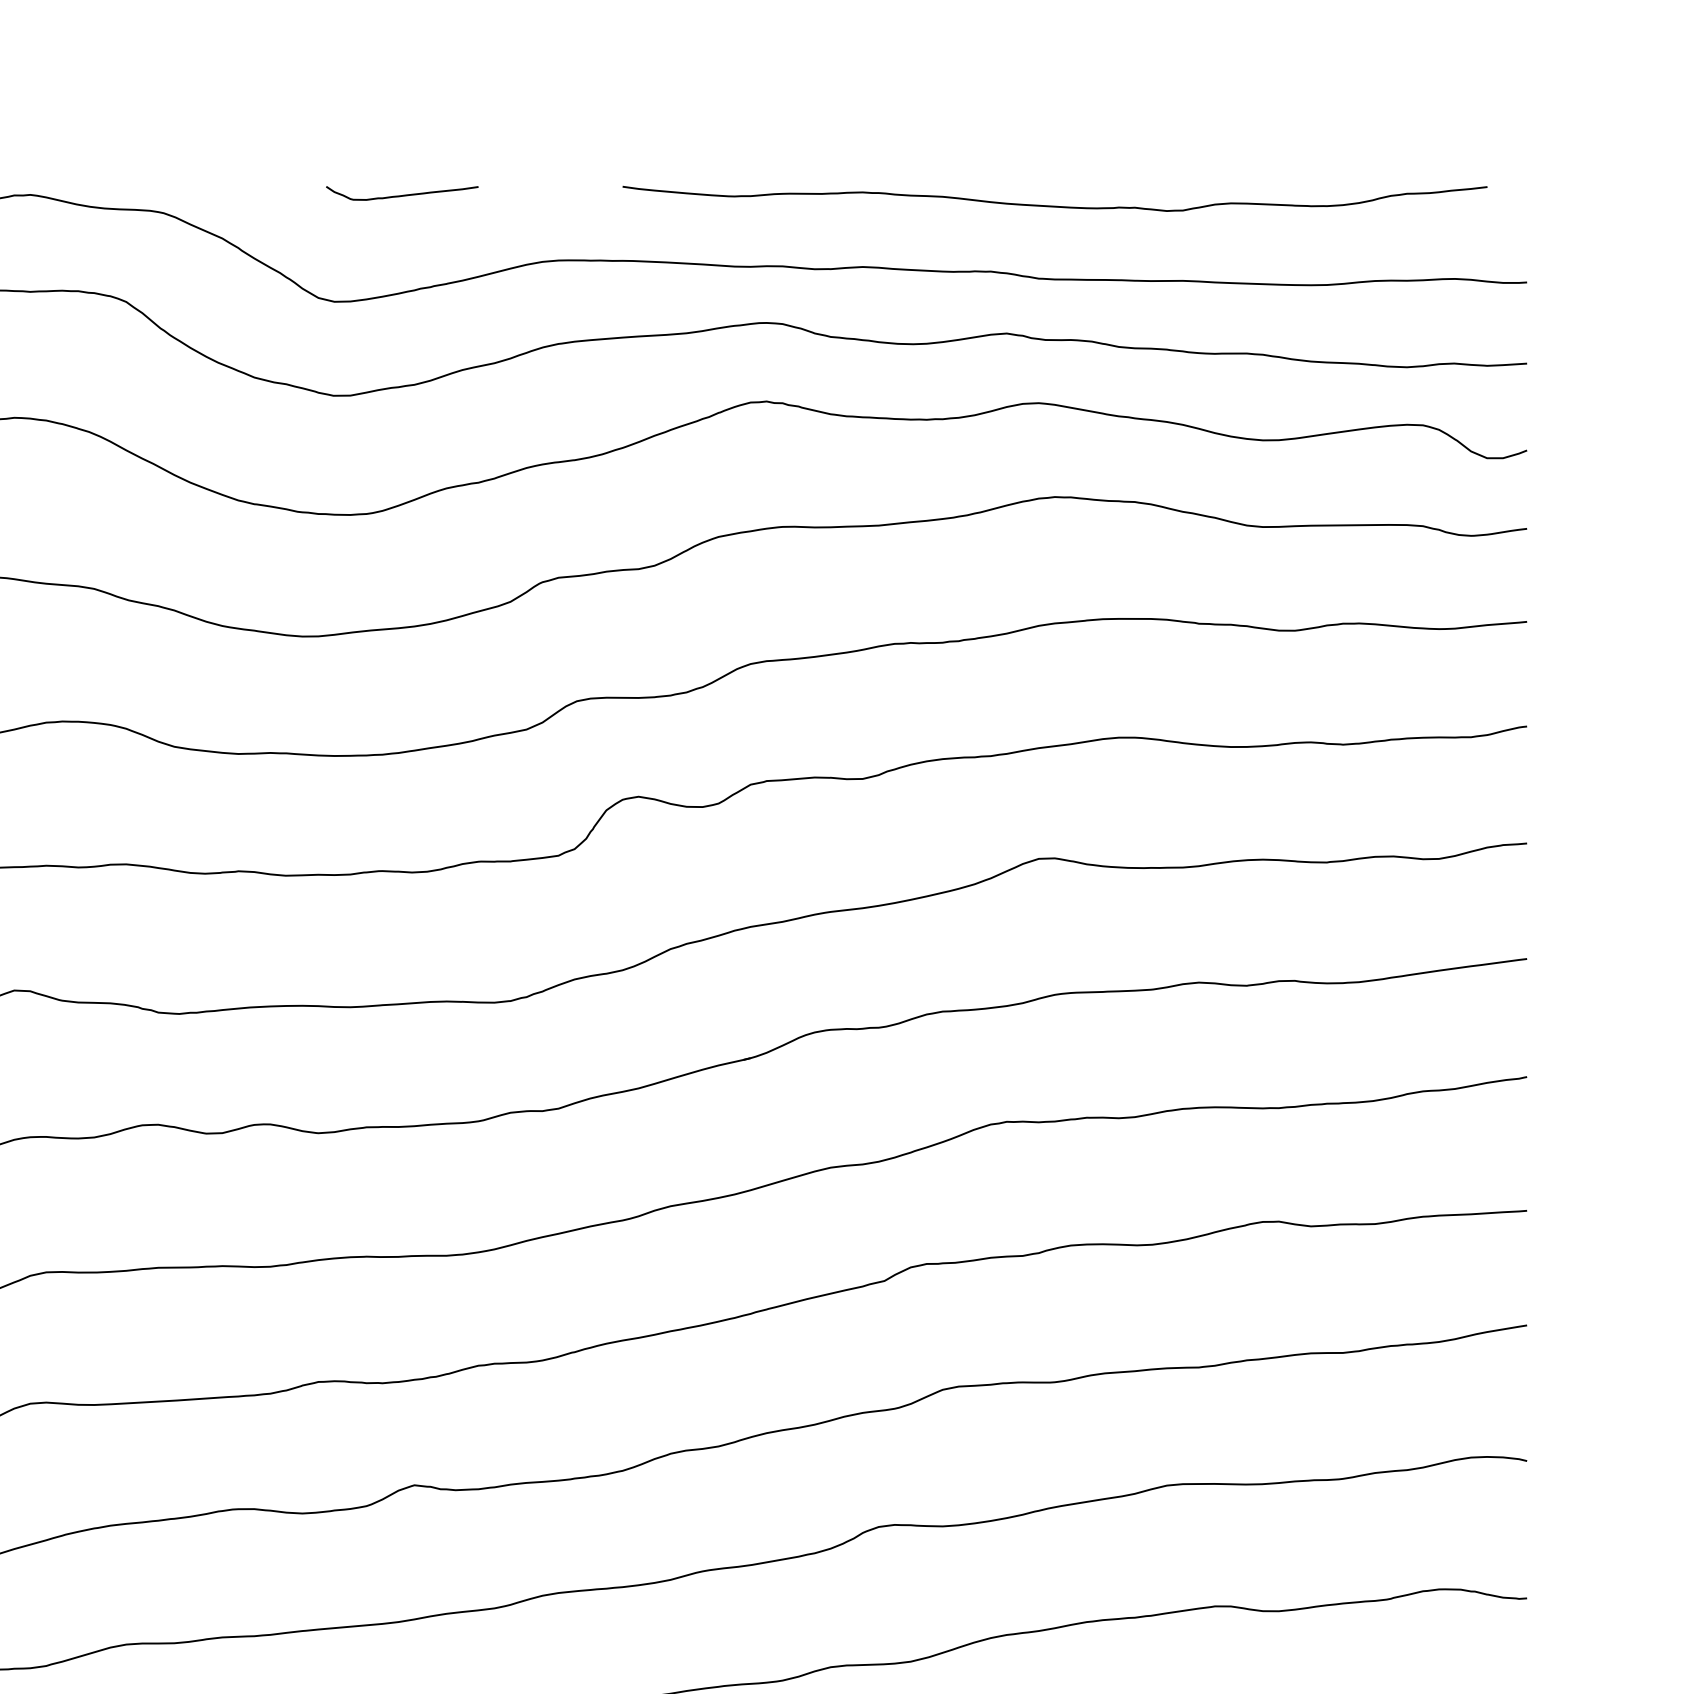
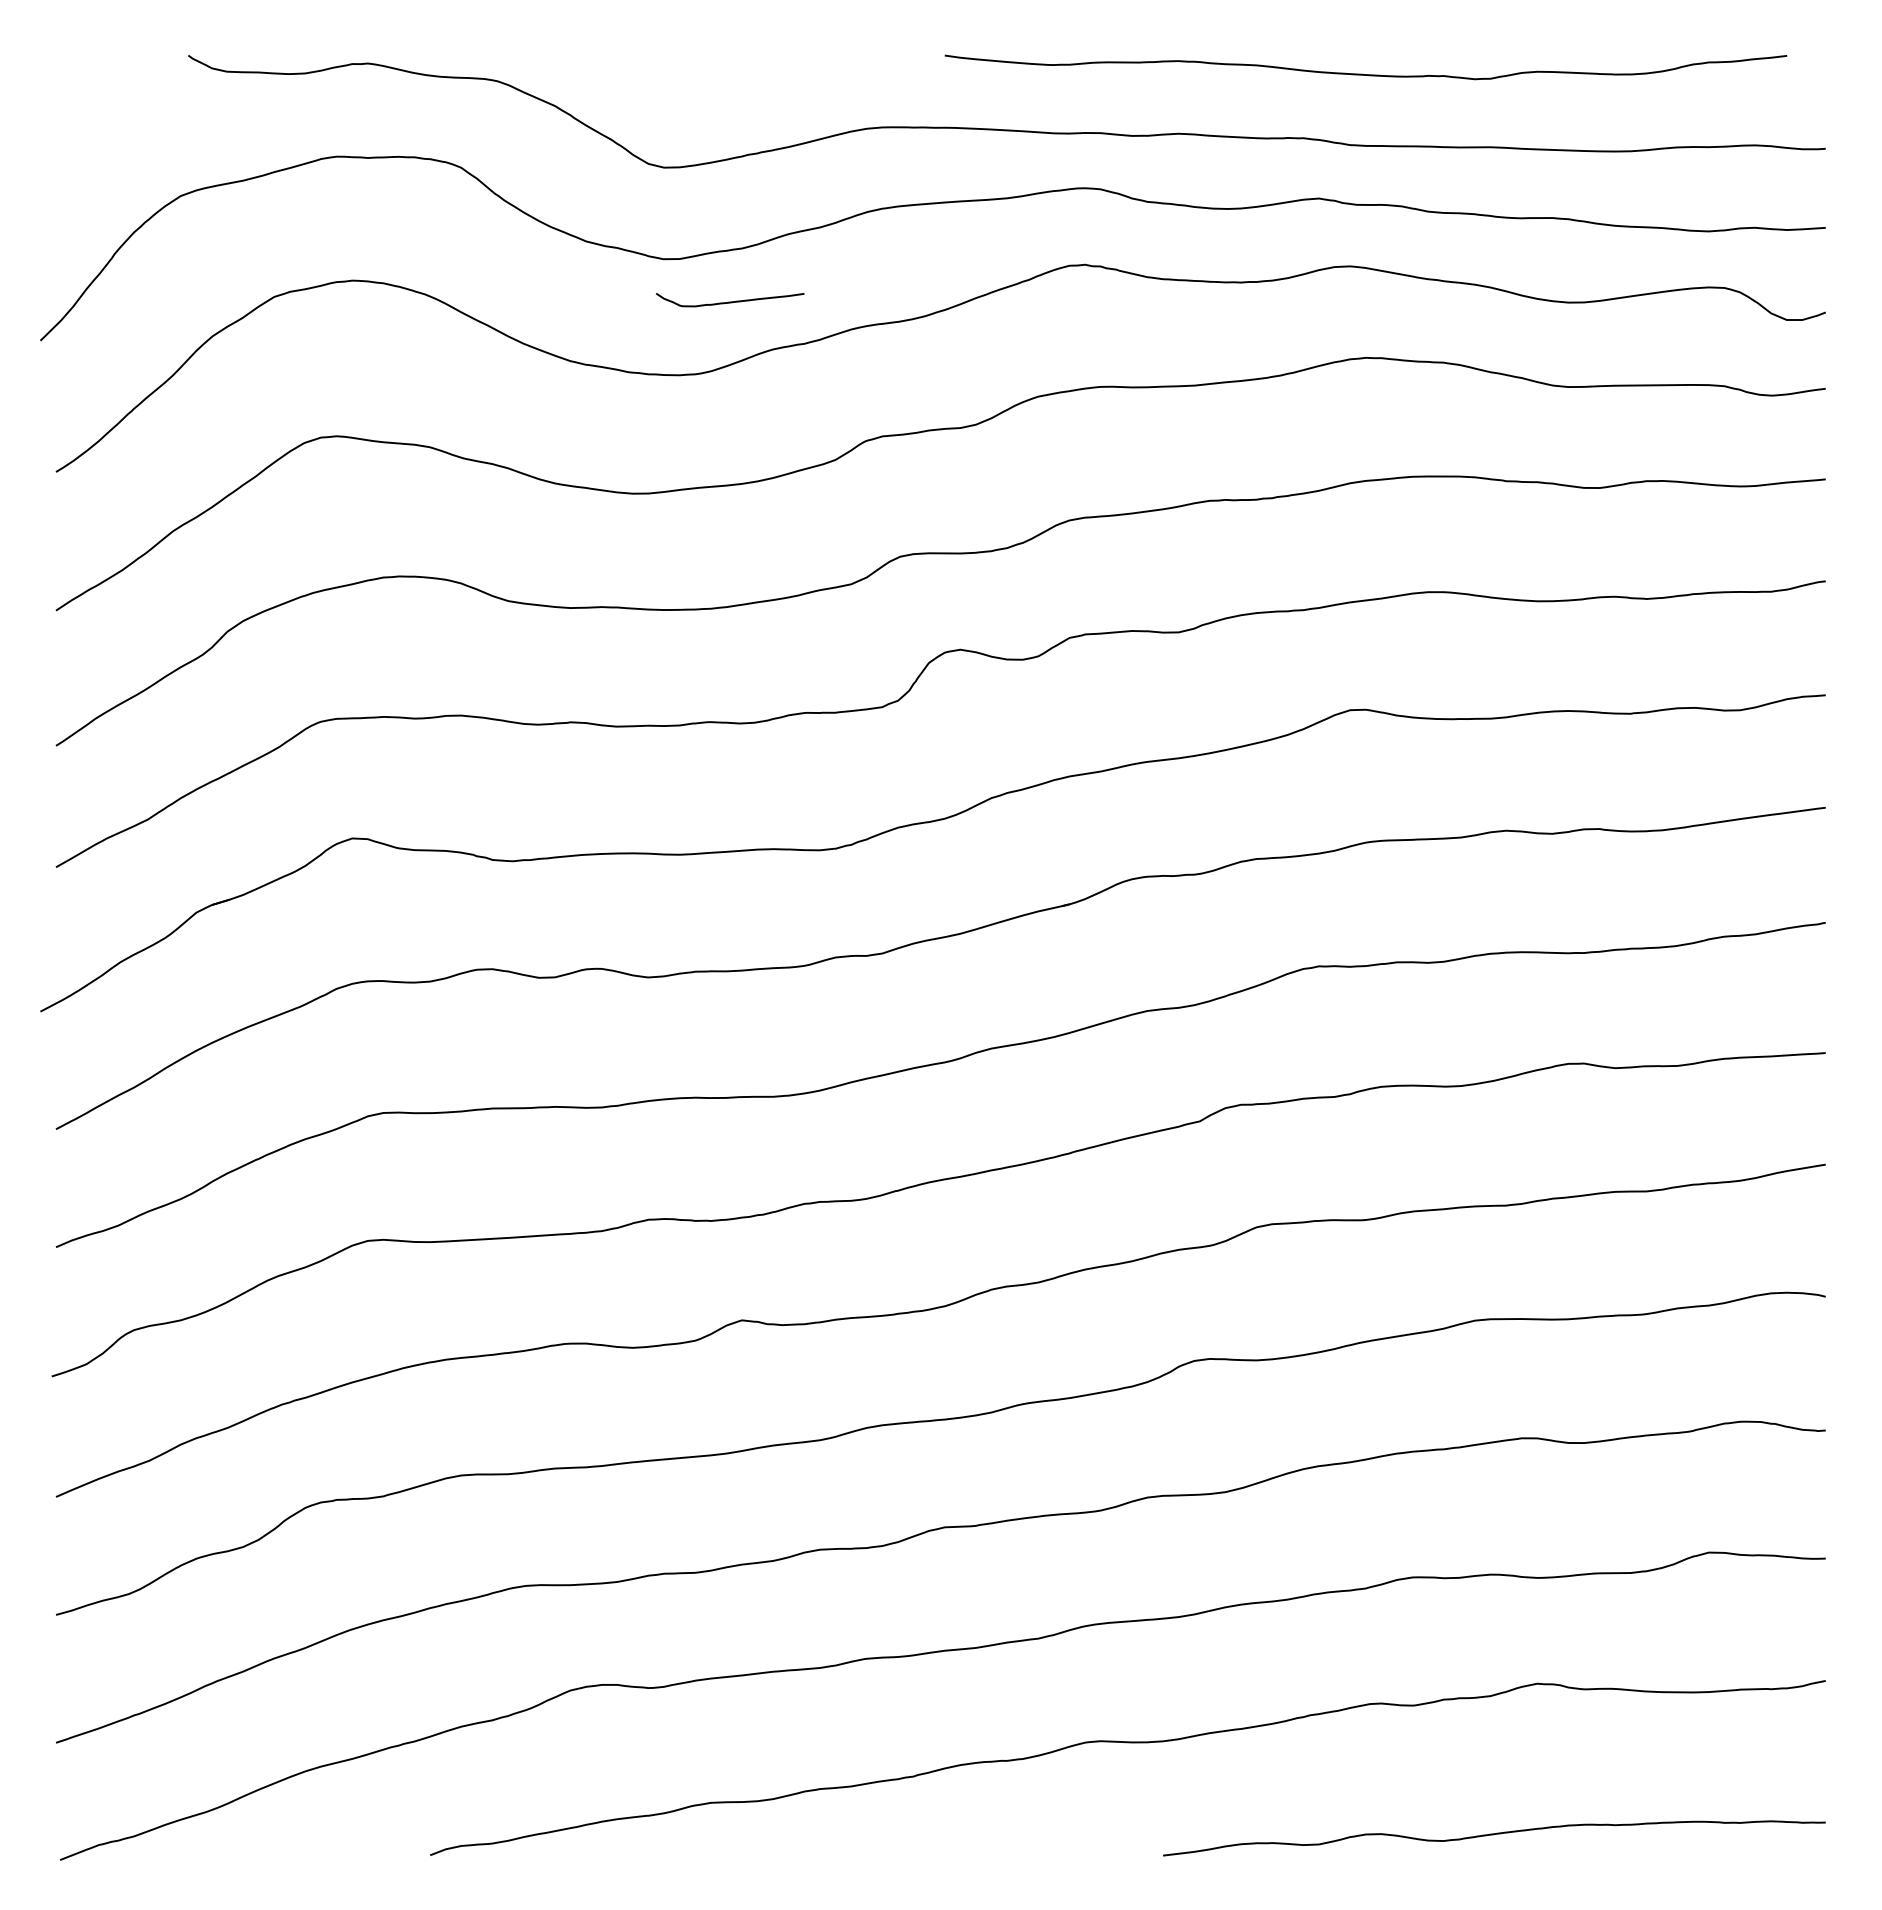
curve: (402, 194) -> (730, 301), moved

